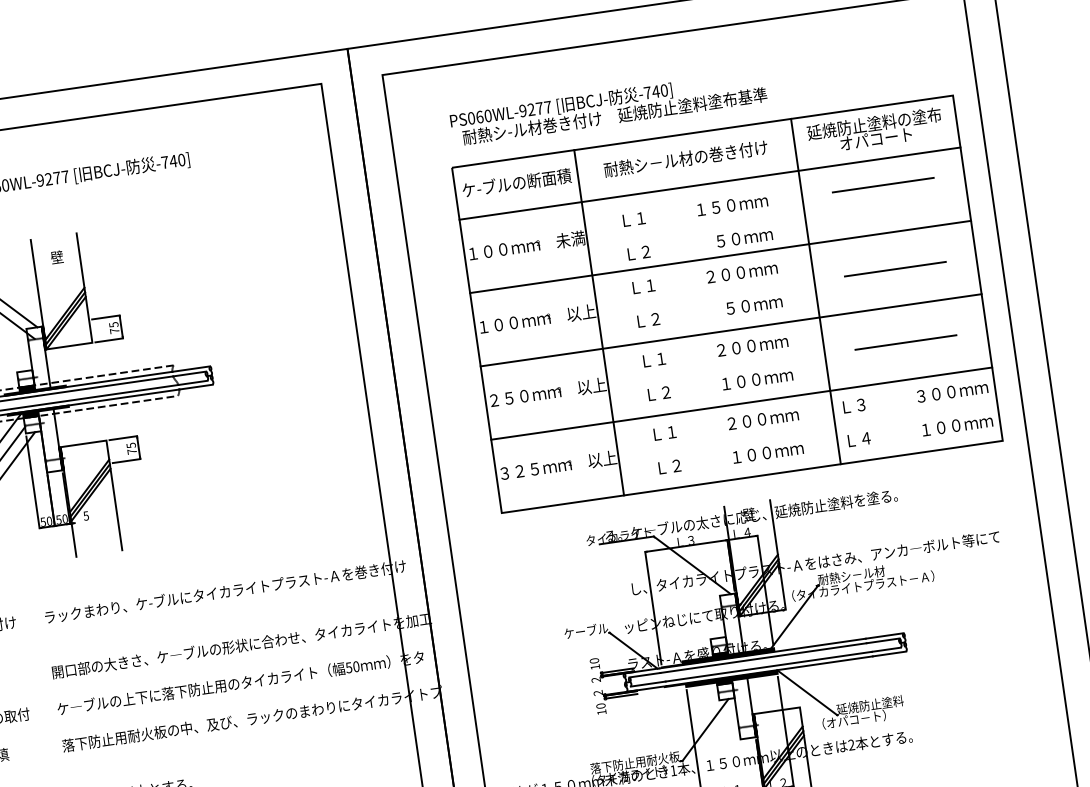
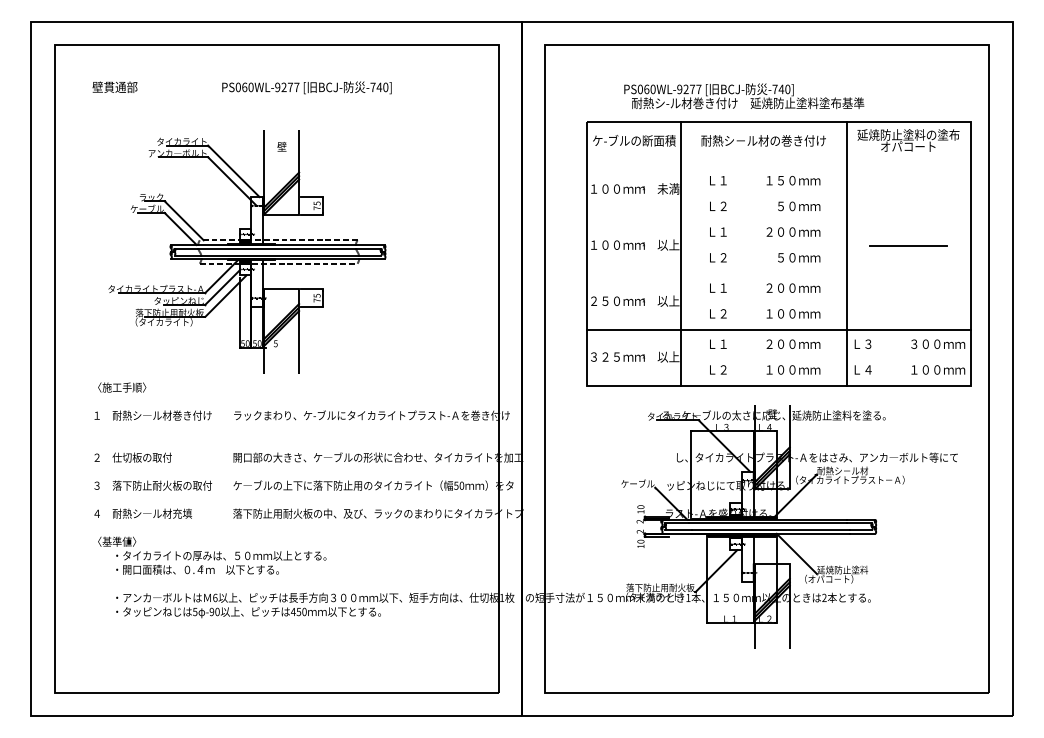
text: (609, 107) -> (744, 96), moved
line: (709, 184) -> (778, 162), removed
line: (883, 184) -> (908, 181), removed
line: (719, 257) -> (778, 218), removed
line: (730, 330) -> (778, 274), removed
line: (905, 341) -> (908, 301), removed

